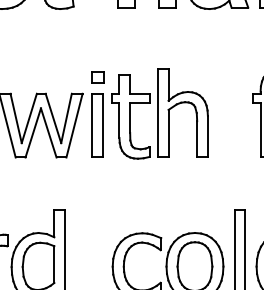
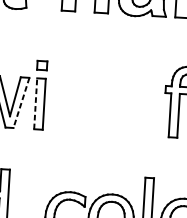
part: (159, 113) -> (89, 97), removed
line: (74, 125) -> (21, 102), solid -> dashed
line: (92, 125) -> (35, 103), solid -> dashed

